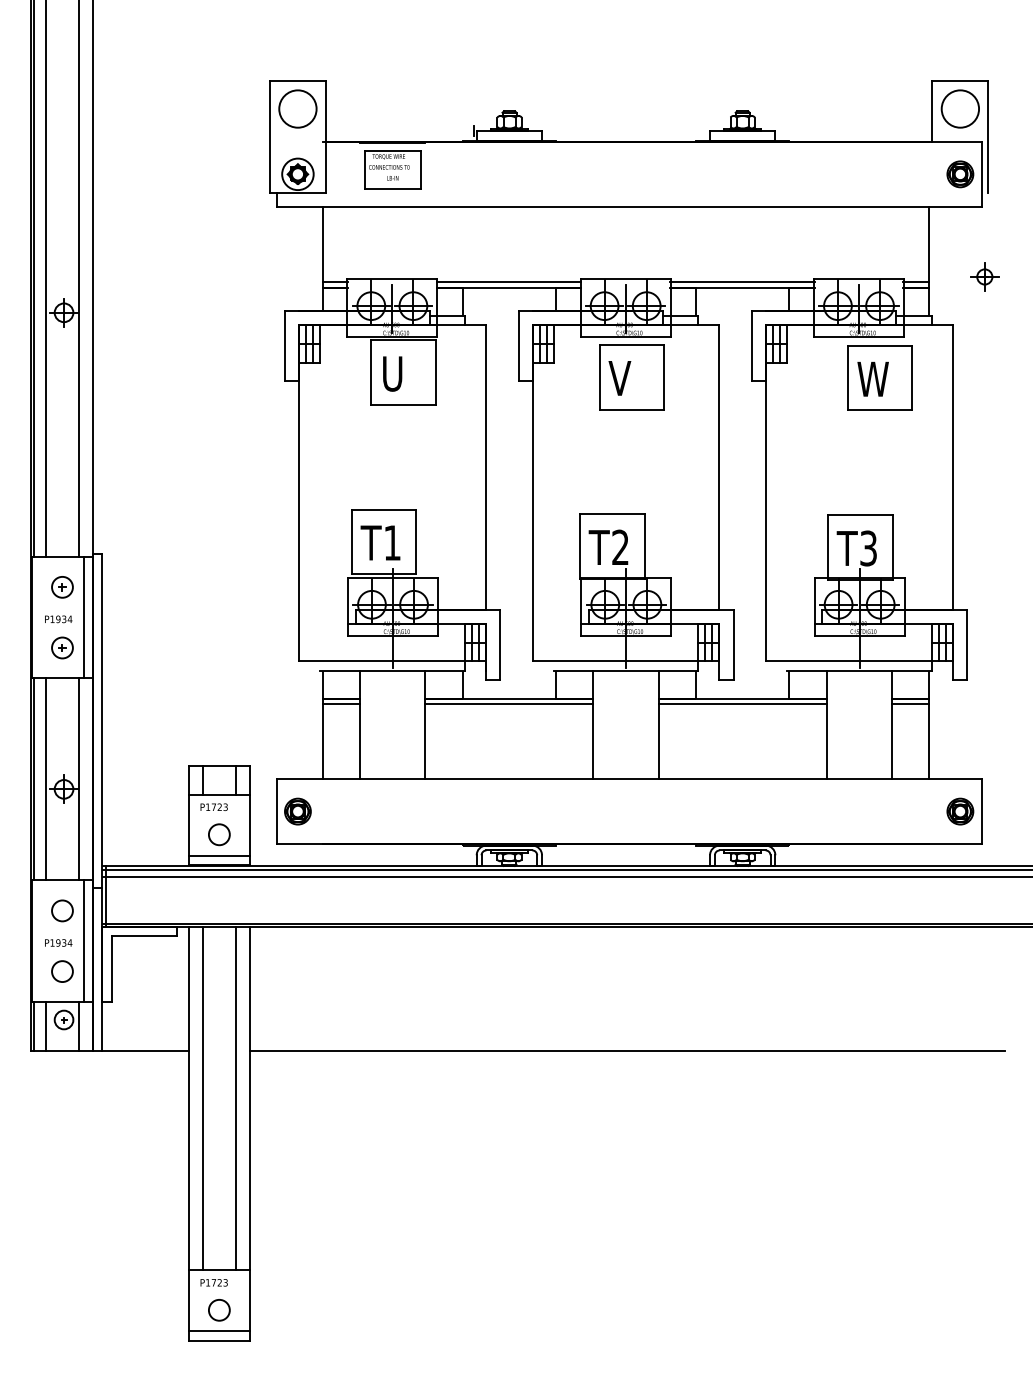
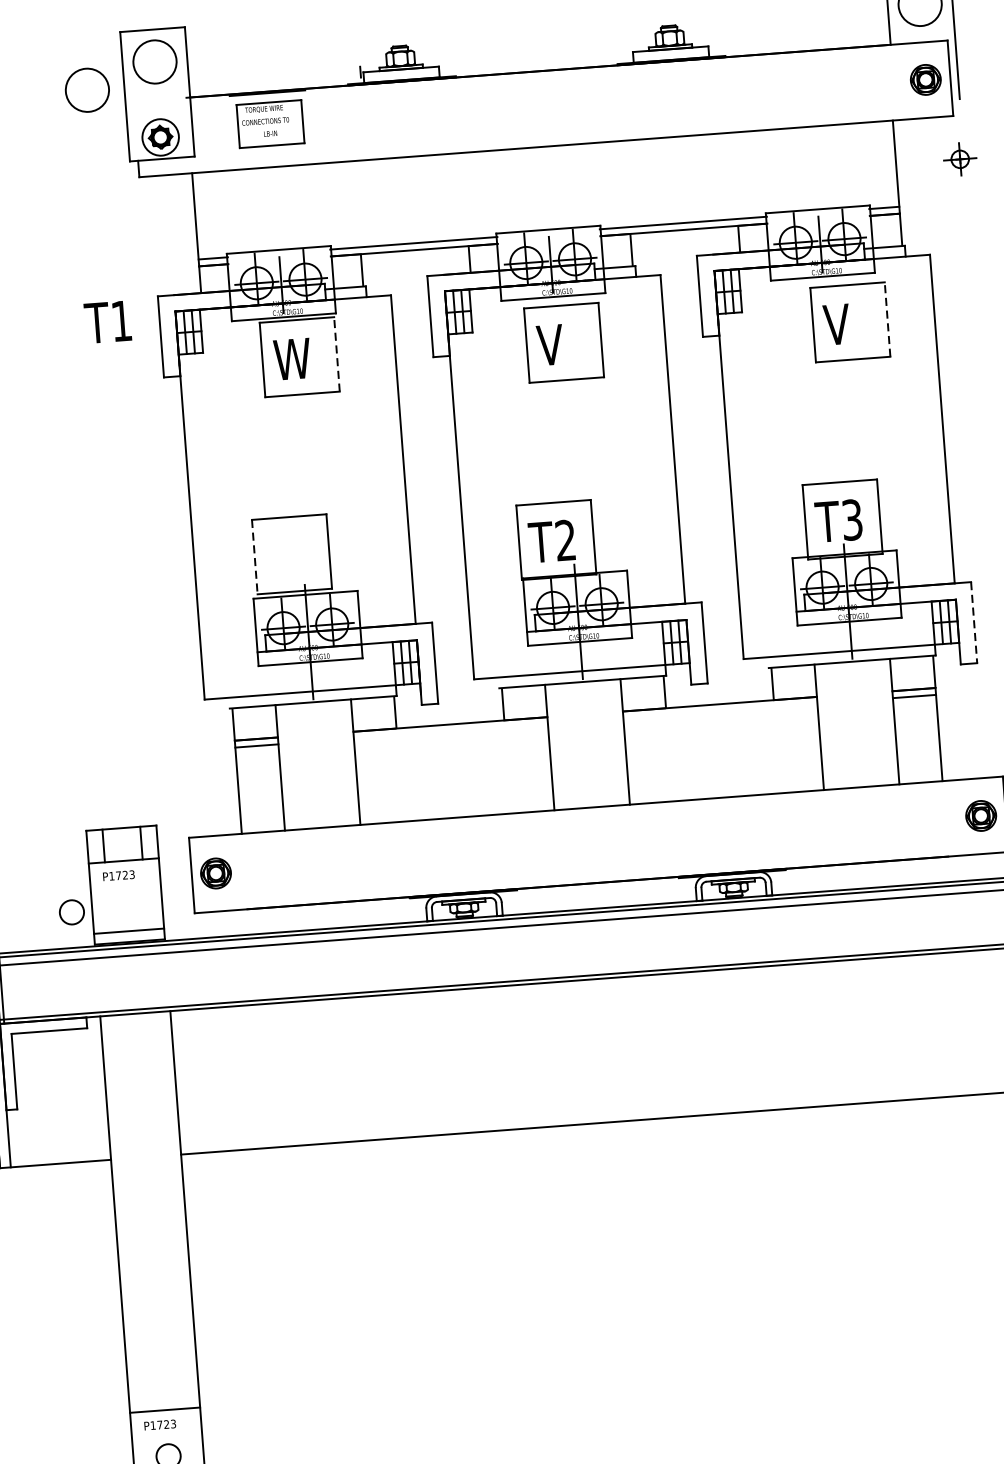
circle: (237, 128) -> (86, 89), added
part: (984, 276) -> (959, 158), moved
line: (435, 372) -> (336, 354), solid -> dashed
text: (396, 373) -> (291, 358), U -> W
line: (911, 377) -> (887, 318), solid -> dashed
text: (872, 378) -> (842, 323), W -> V
line: (351, 542) -> (254, 558), solid -> dashed
text: (380, 542) -> (107, 321), moved
line: (966, 645) -> (973, 623), solid -> dashed
line: (509, 704) -> (451, 731), removed
line: (742, 704) -> (720, 711), removed
circle: (219, 834) -> (72, 912), moved
line: (203, 1098) -> (131, 1213), removed
line: (235, 1098) -> (168, 1210), removed

